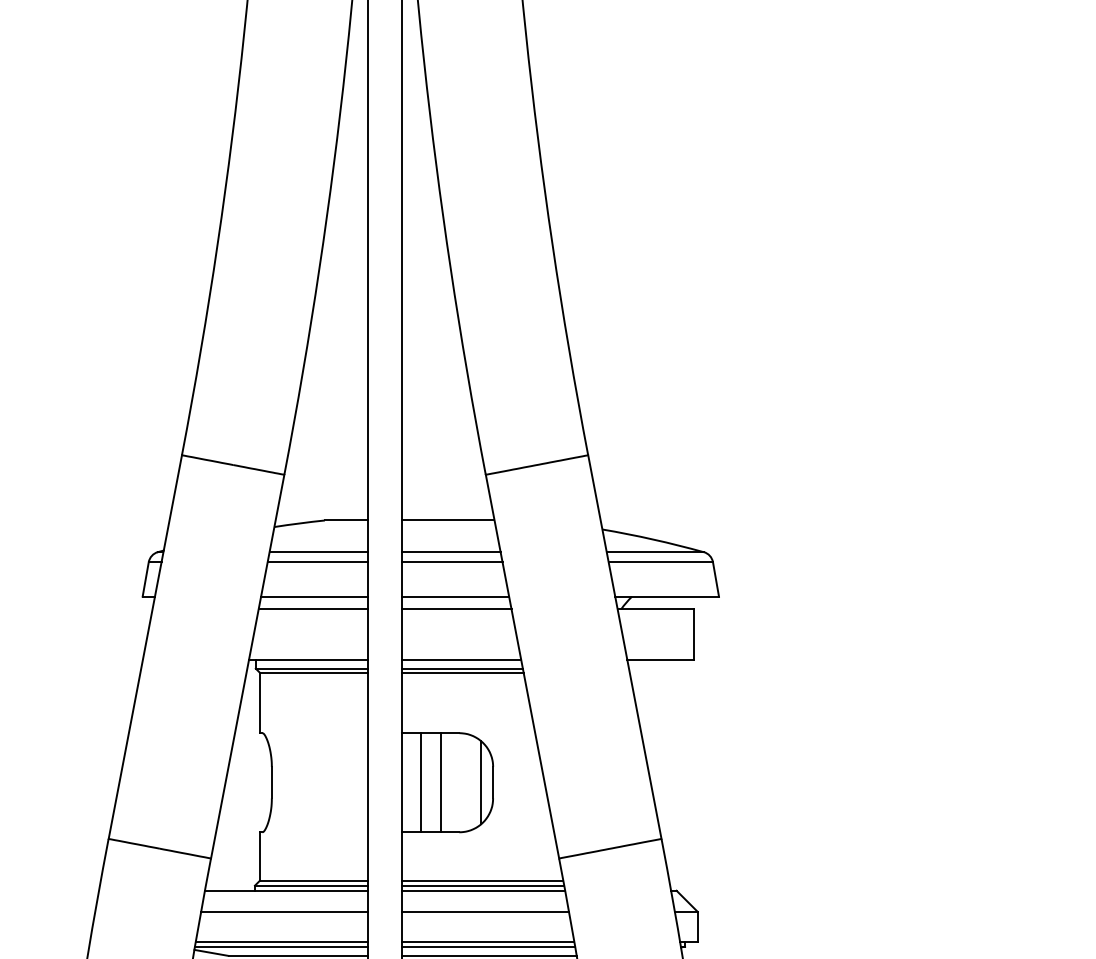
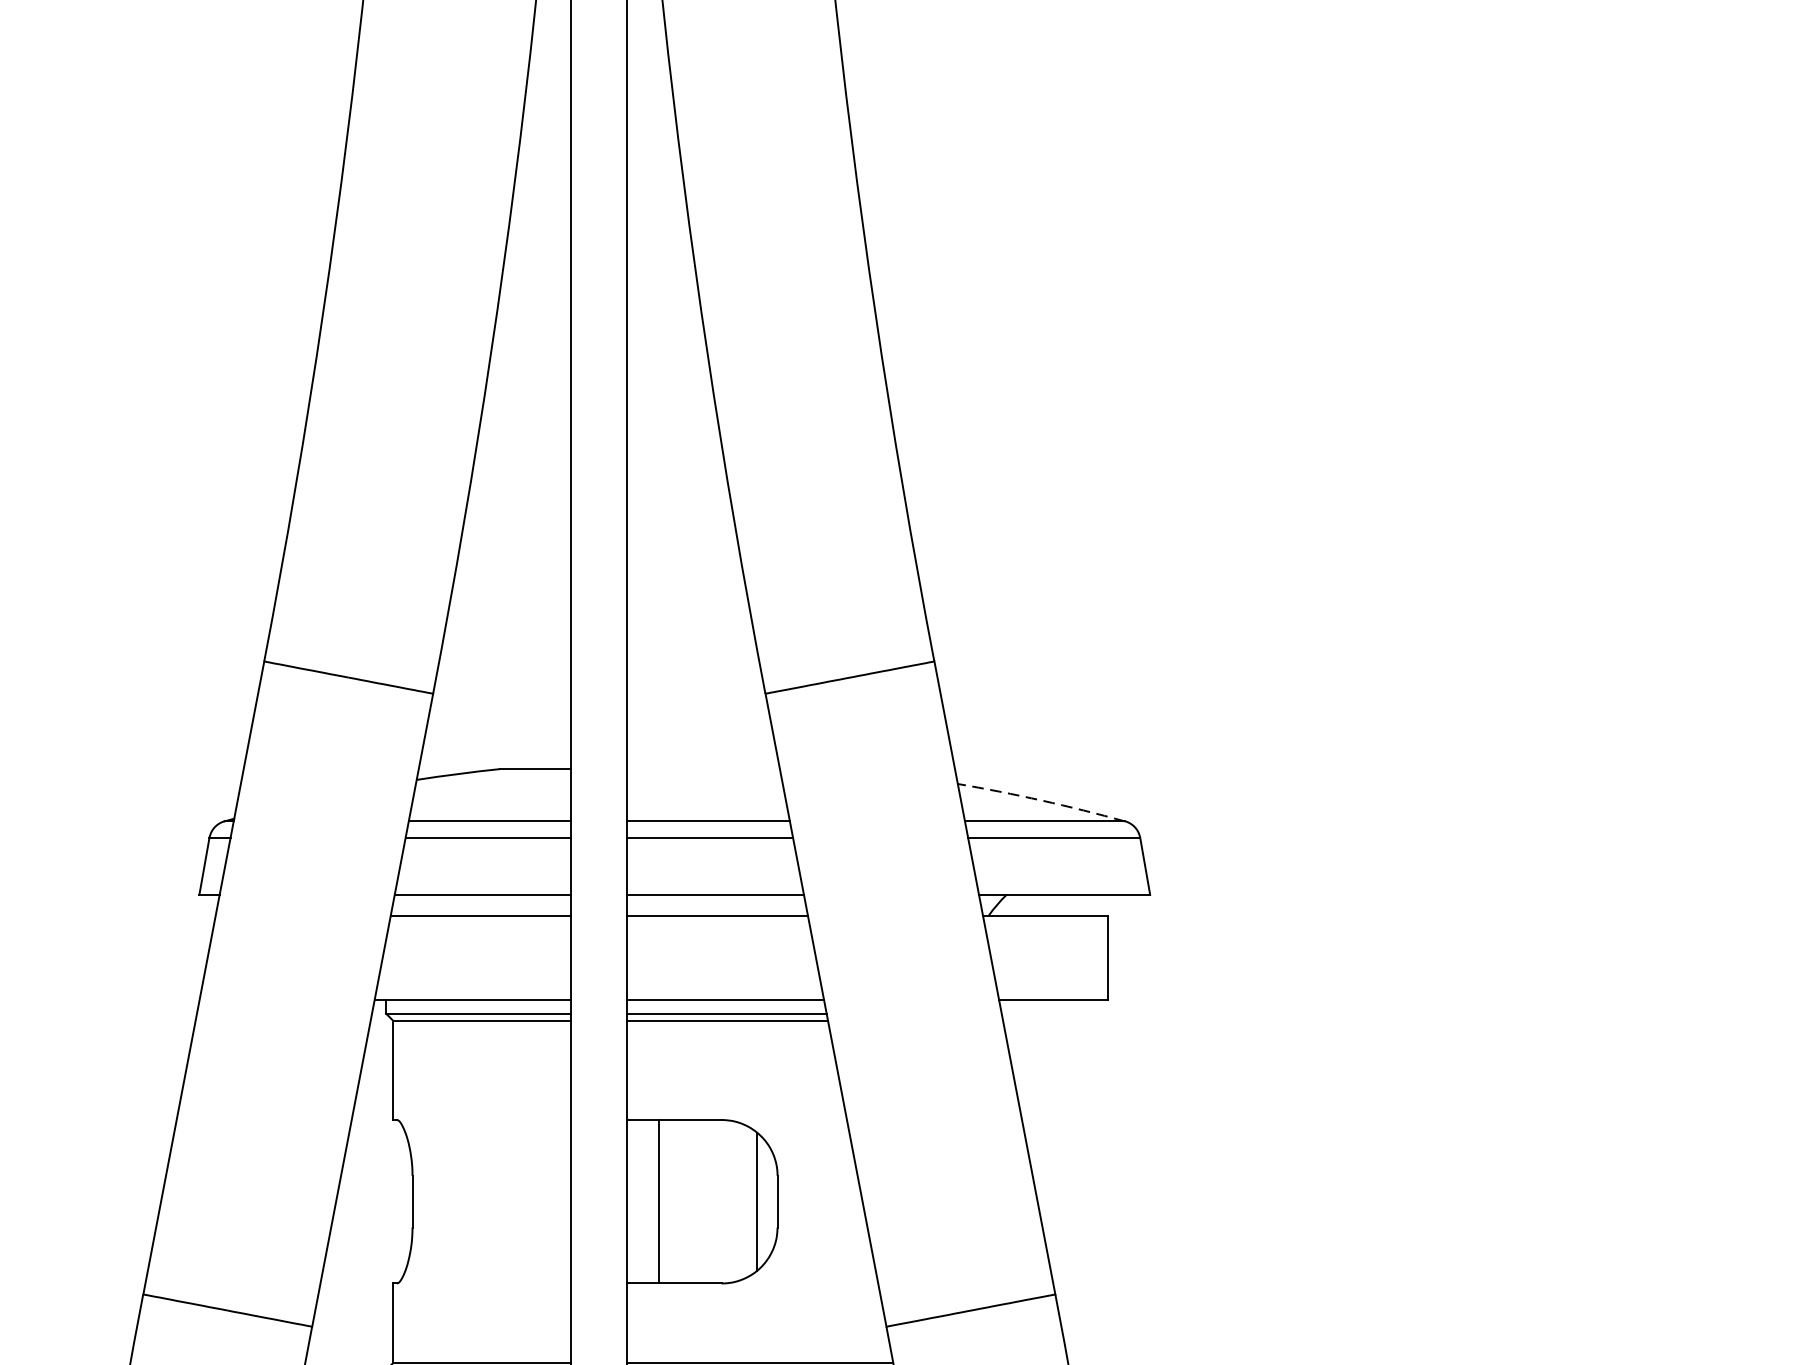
line: (448, 520) -> (703, 769), removed
arc: (653, 539) -> (1042, 800), solid -> dashed
line: (440, 782) -> (690, 1201), removed

